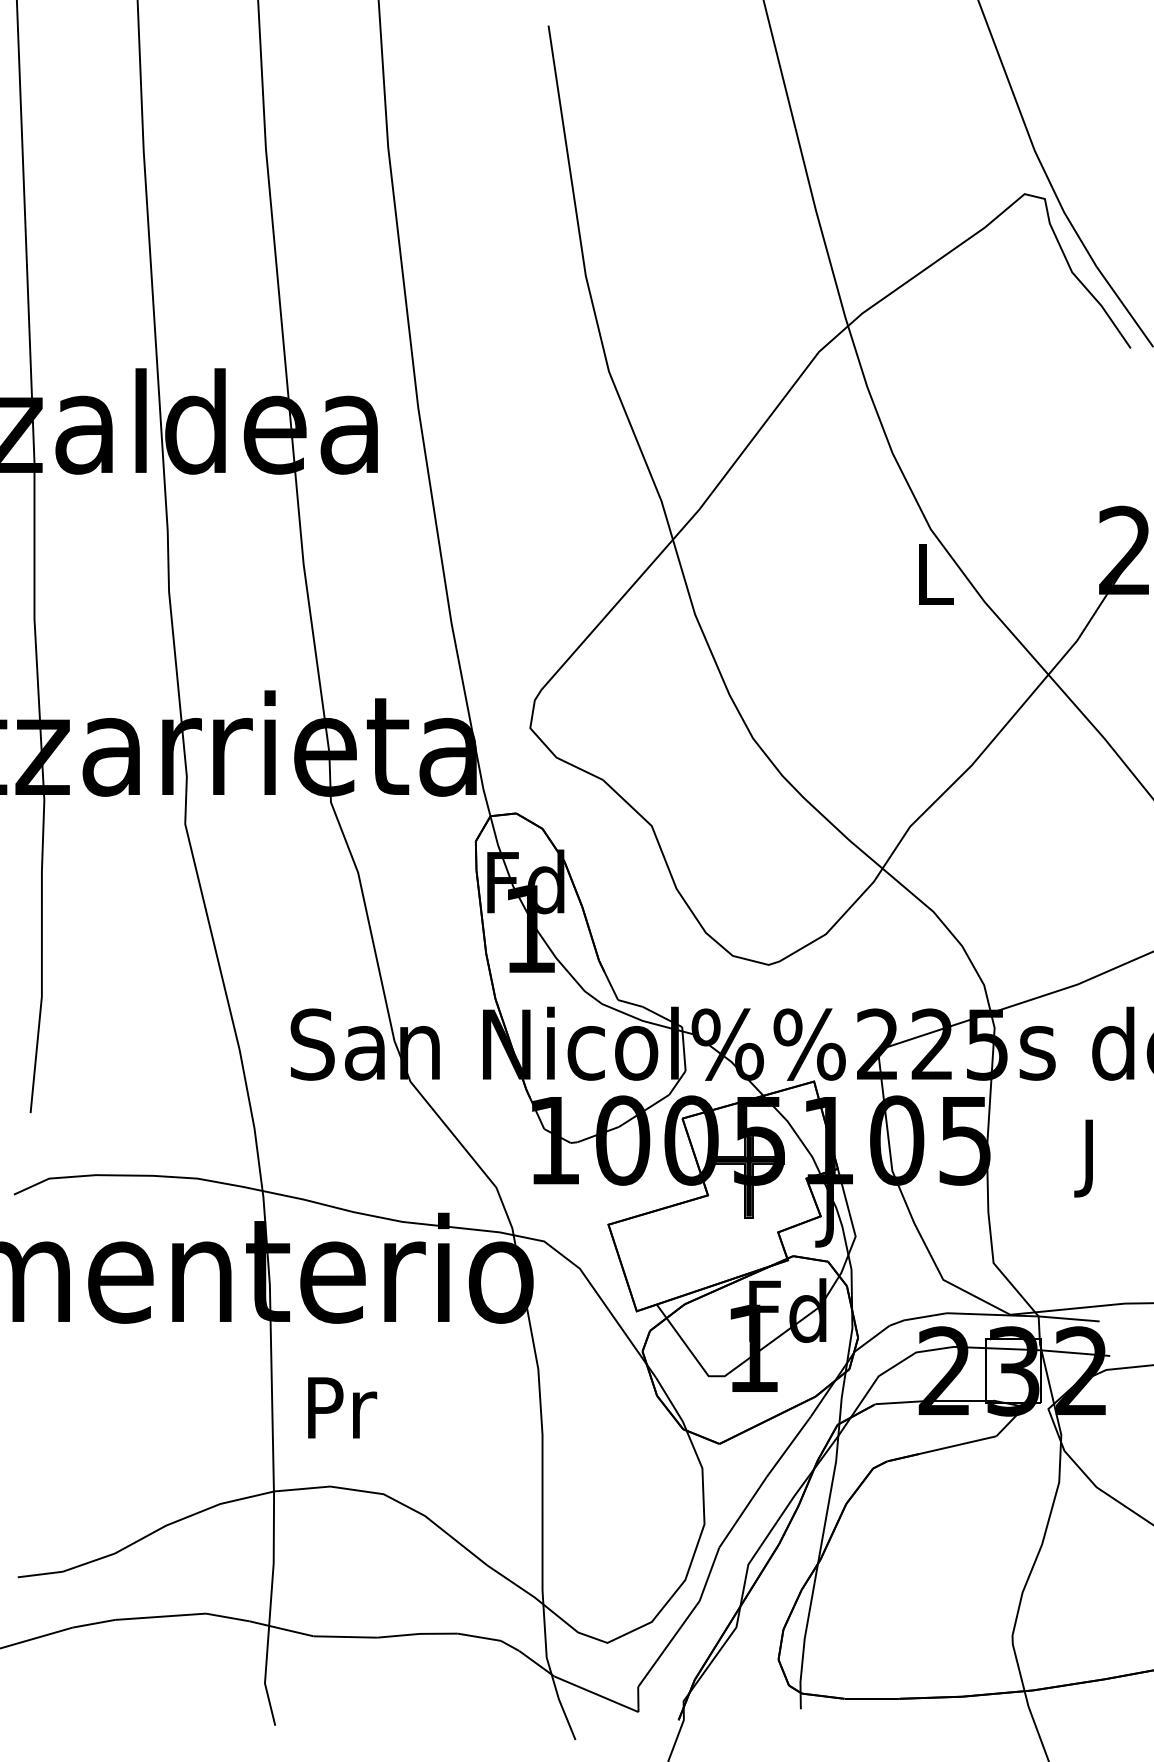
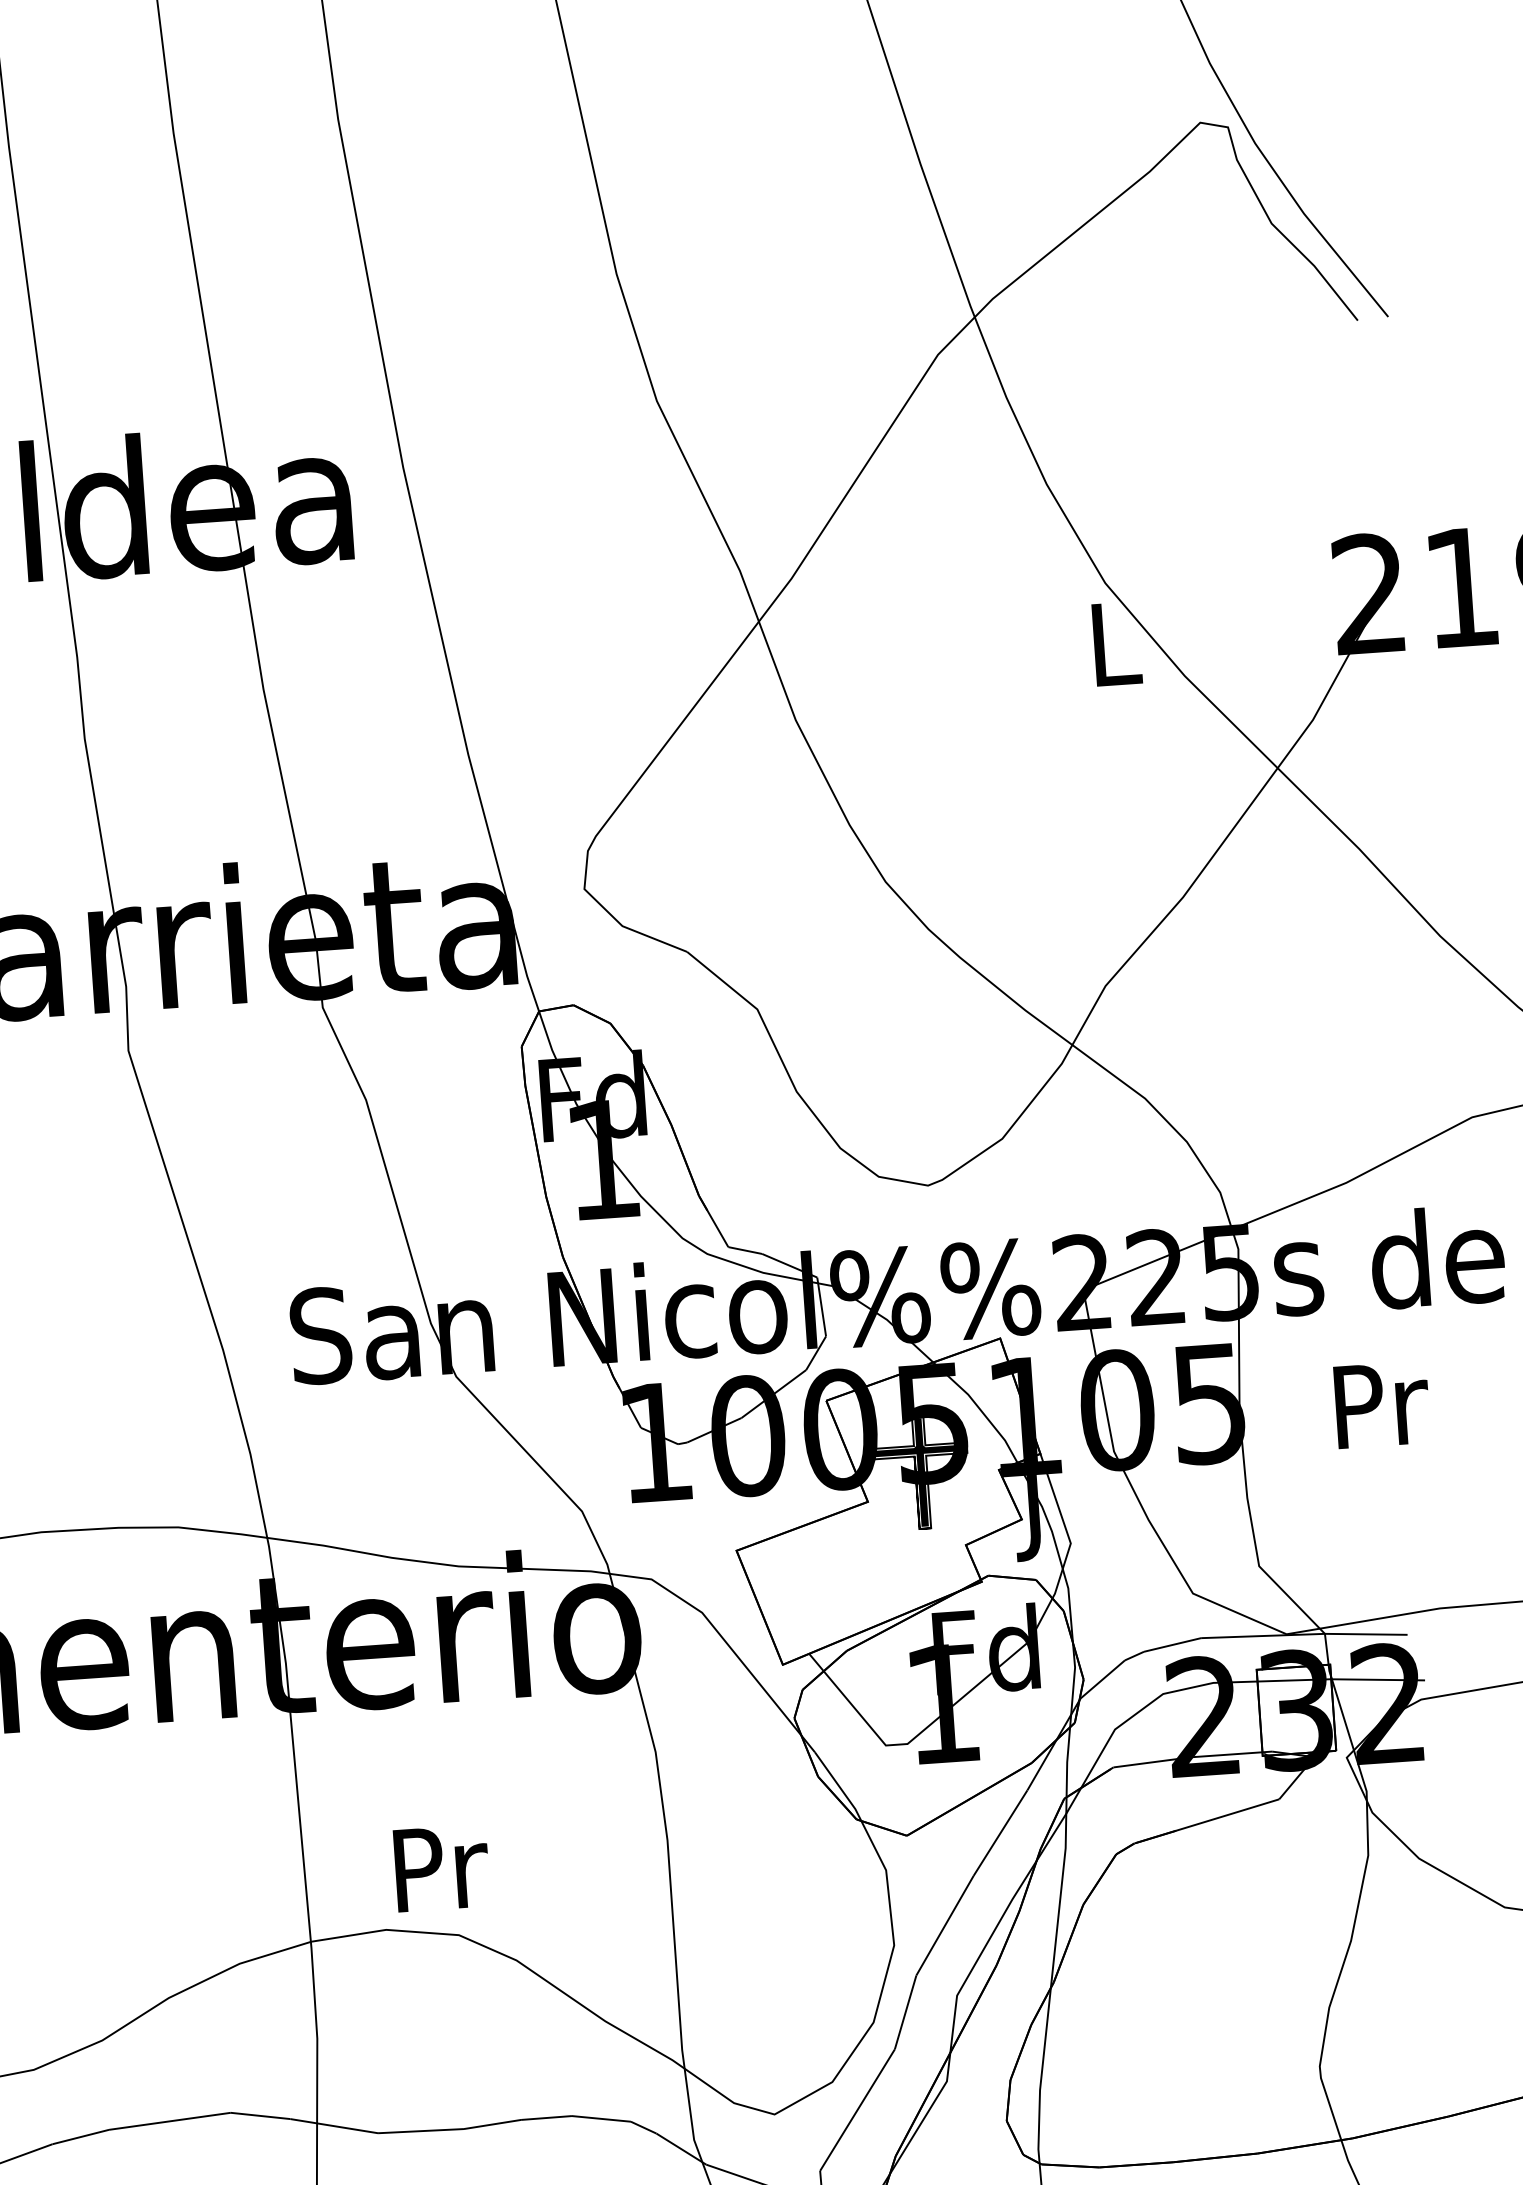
text: (1092, 1158) -> (1382, 1415), J -> Pr
text: (342, 1407) -> (441, 1867), moved

